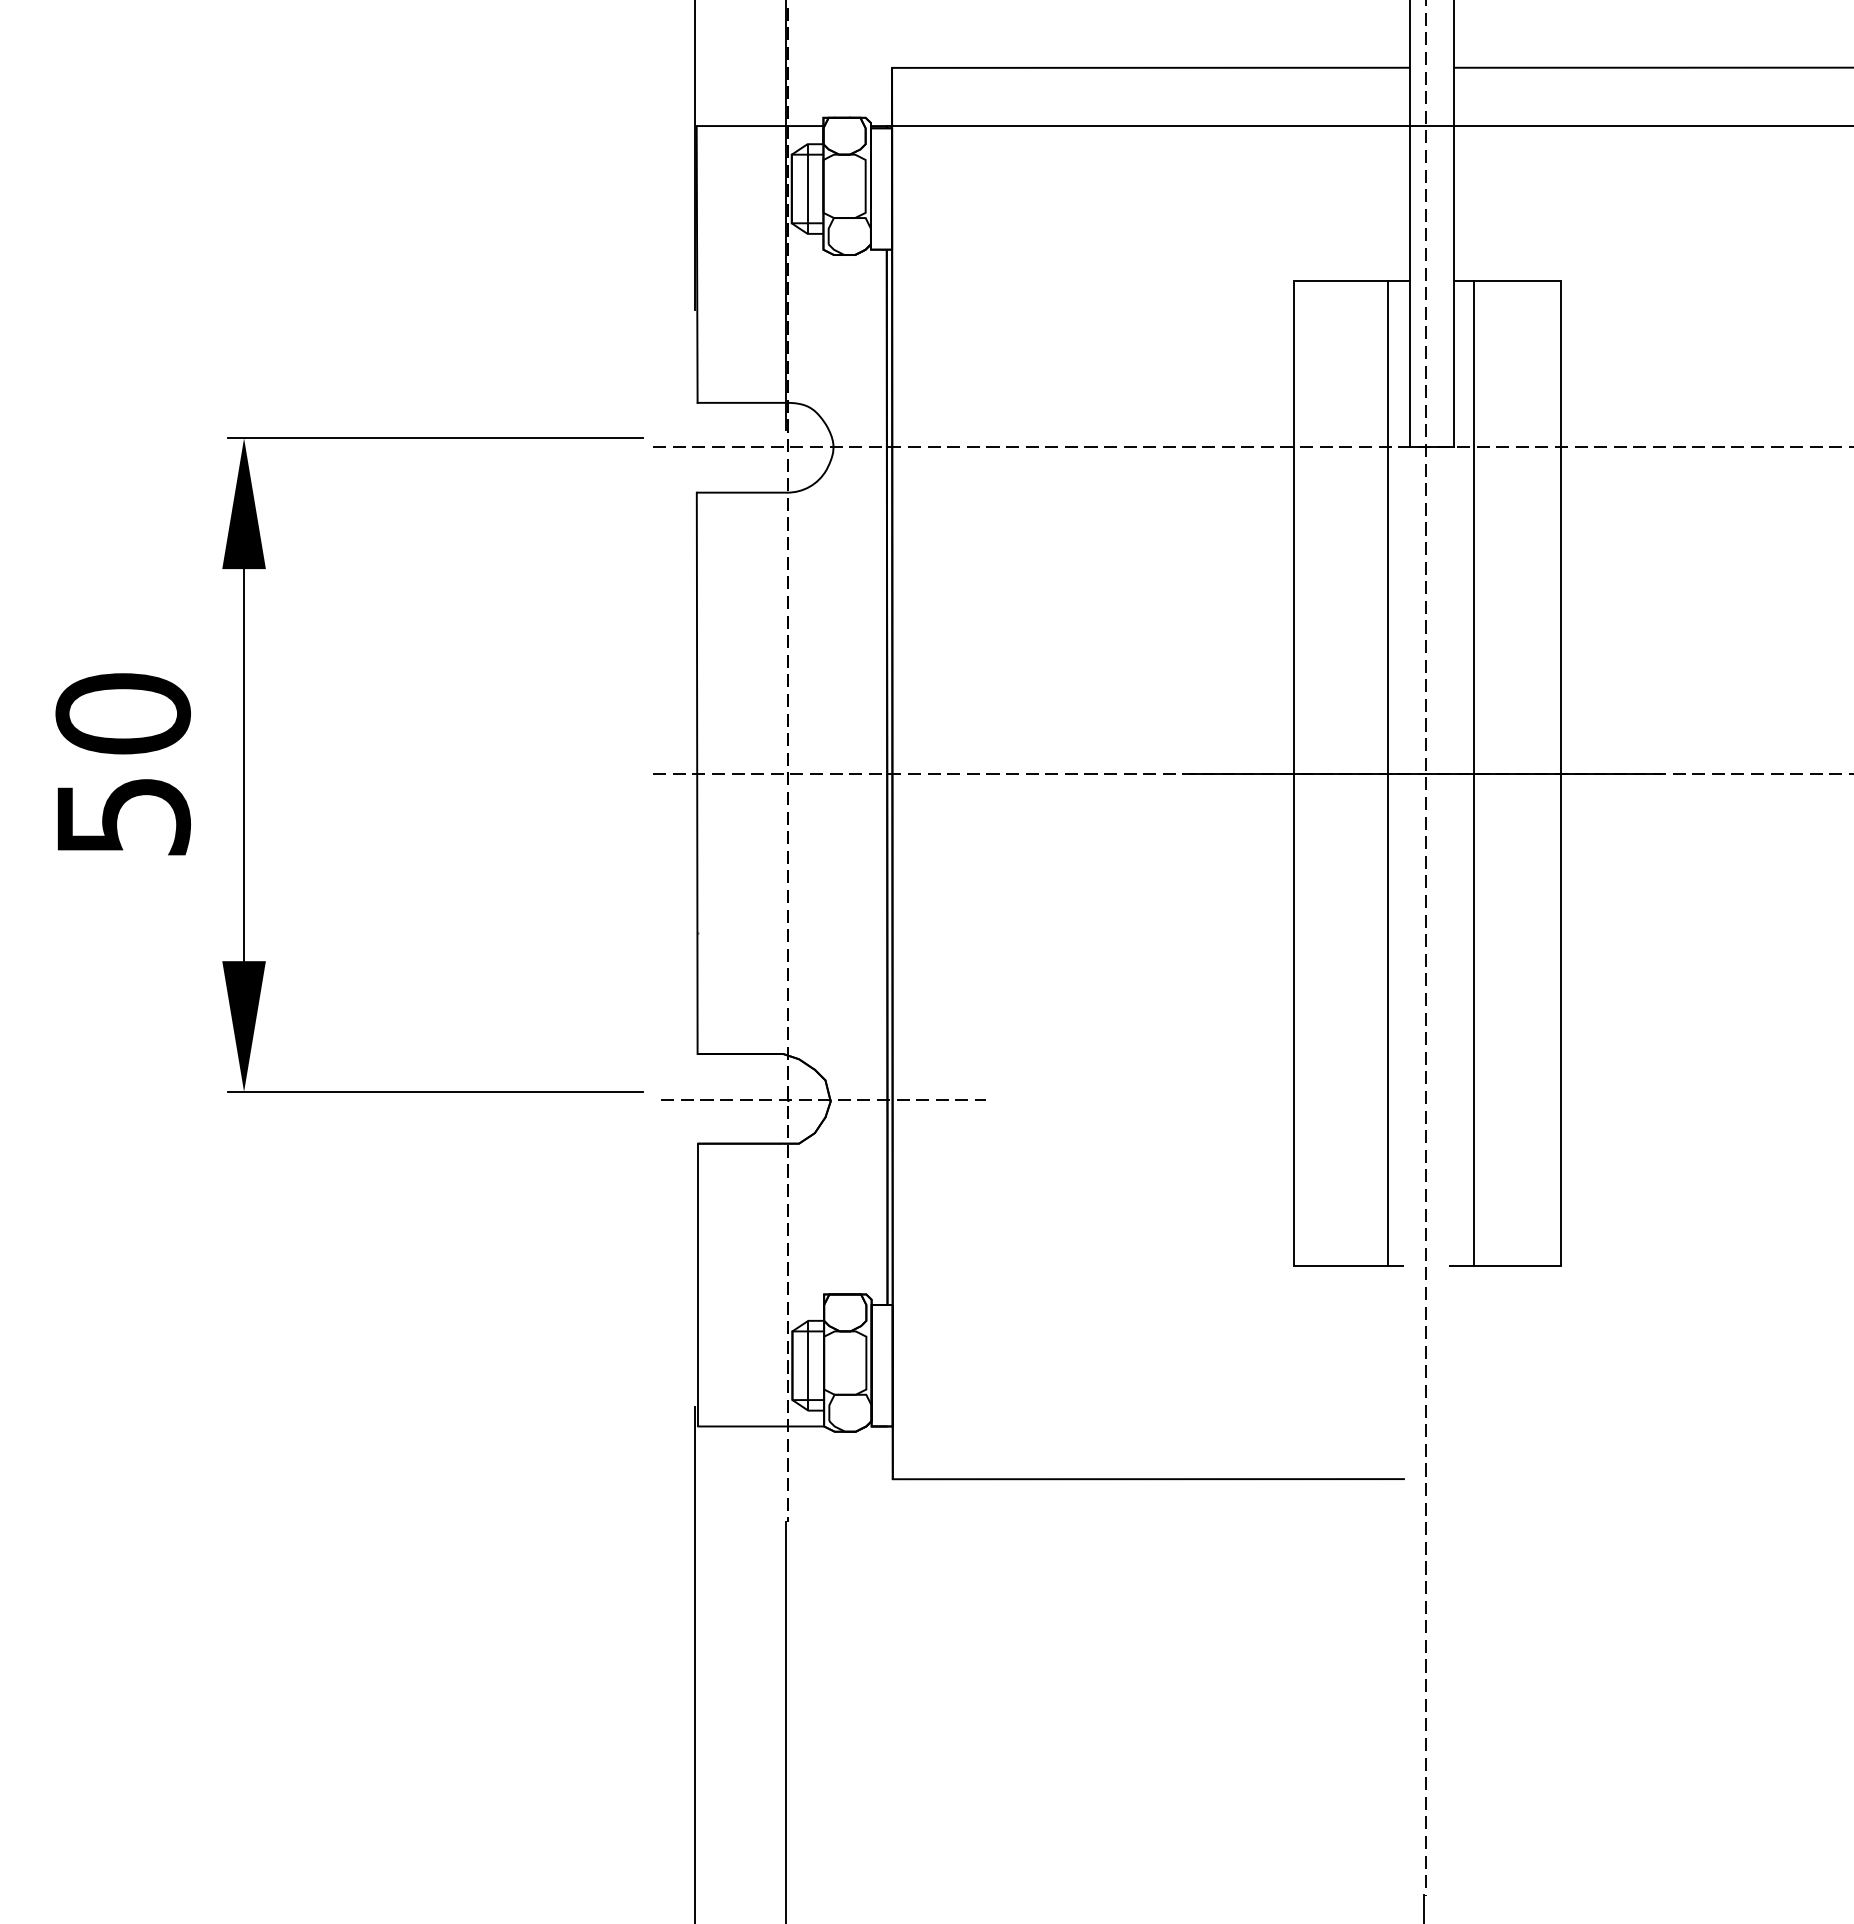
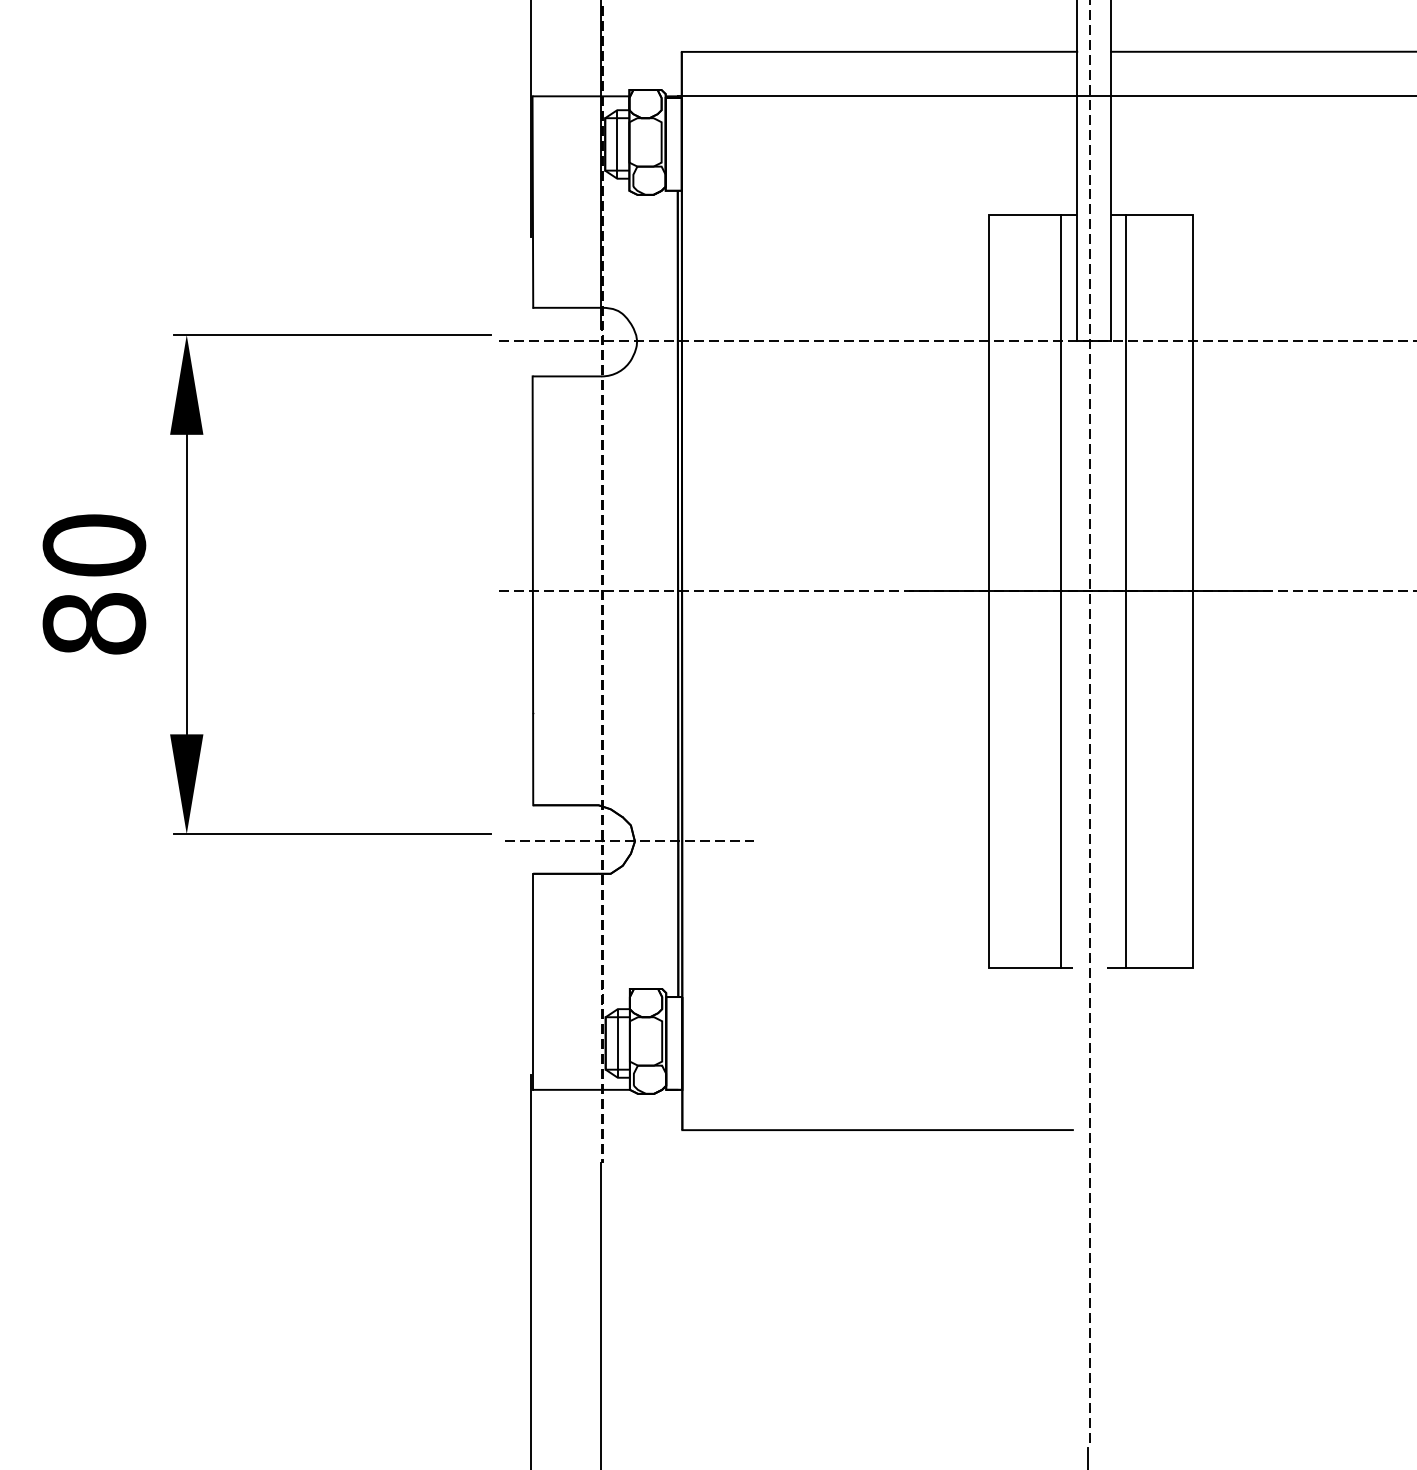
text: (122, 816) -> (93, 623), 50 -> 80

